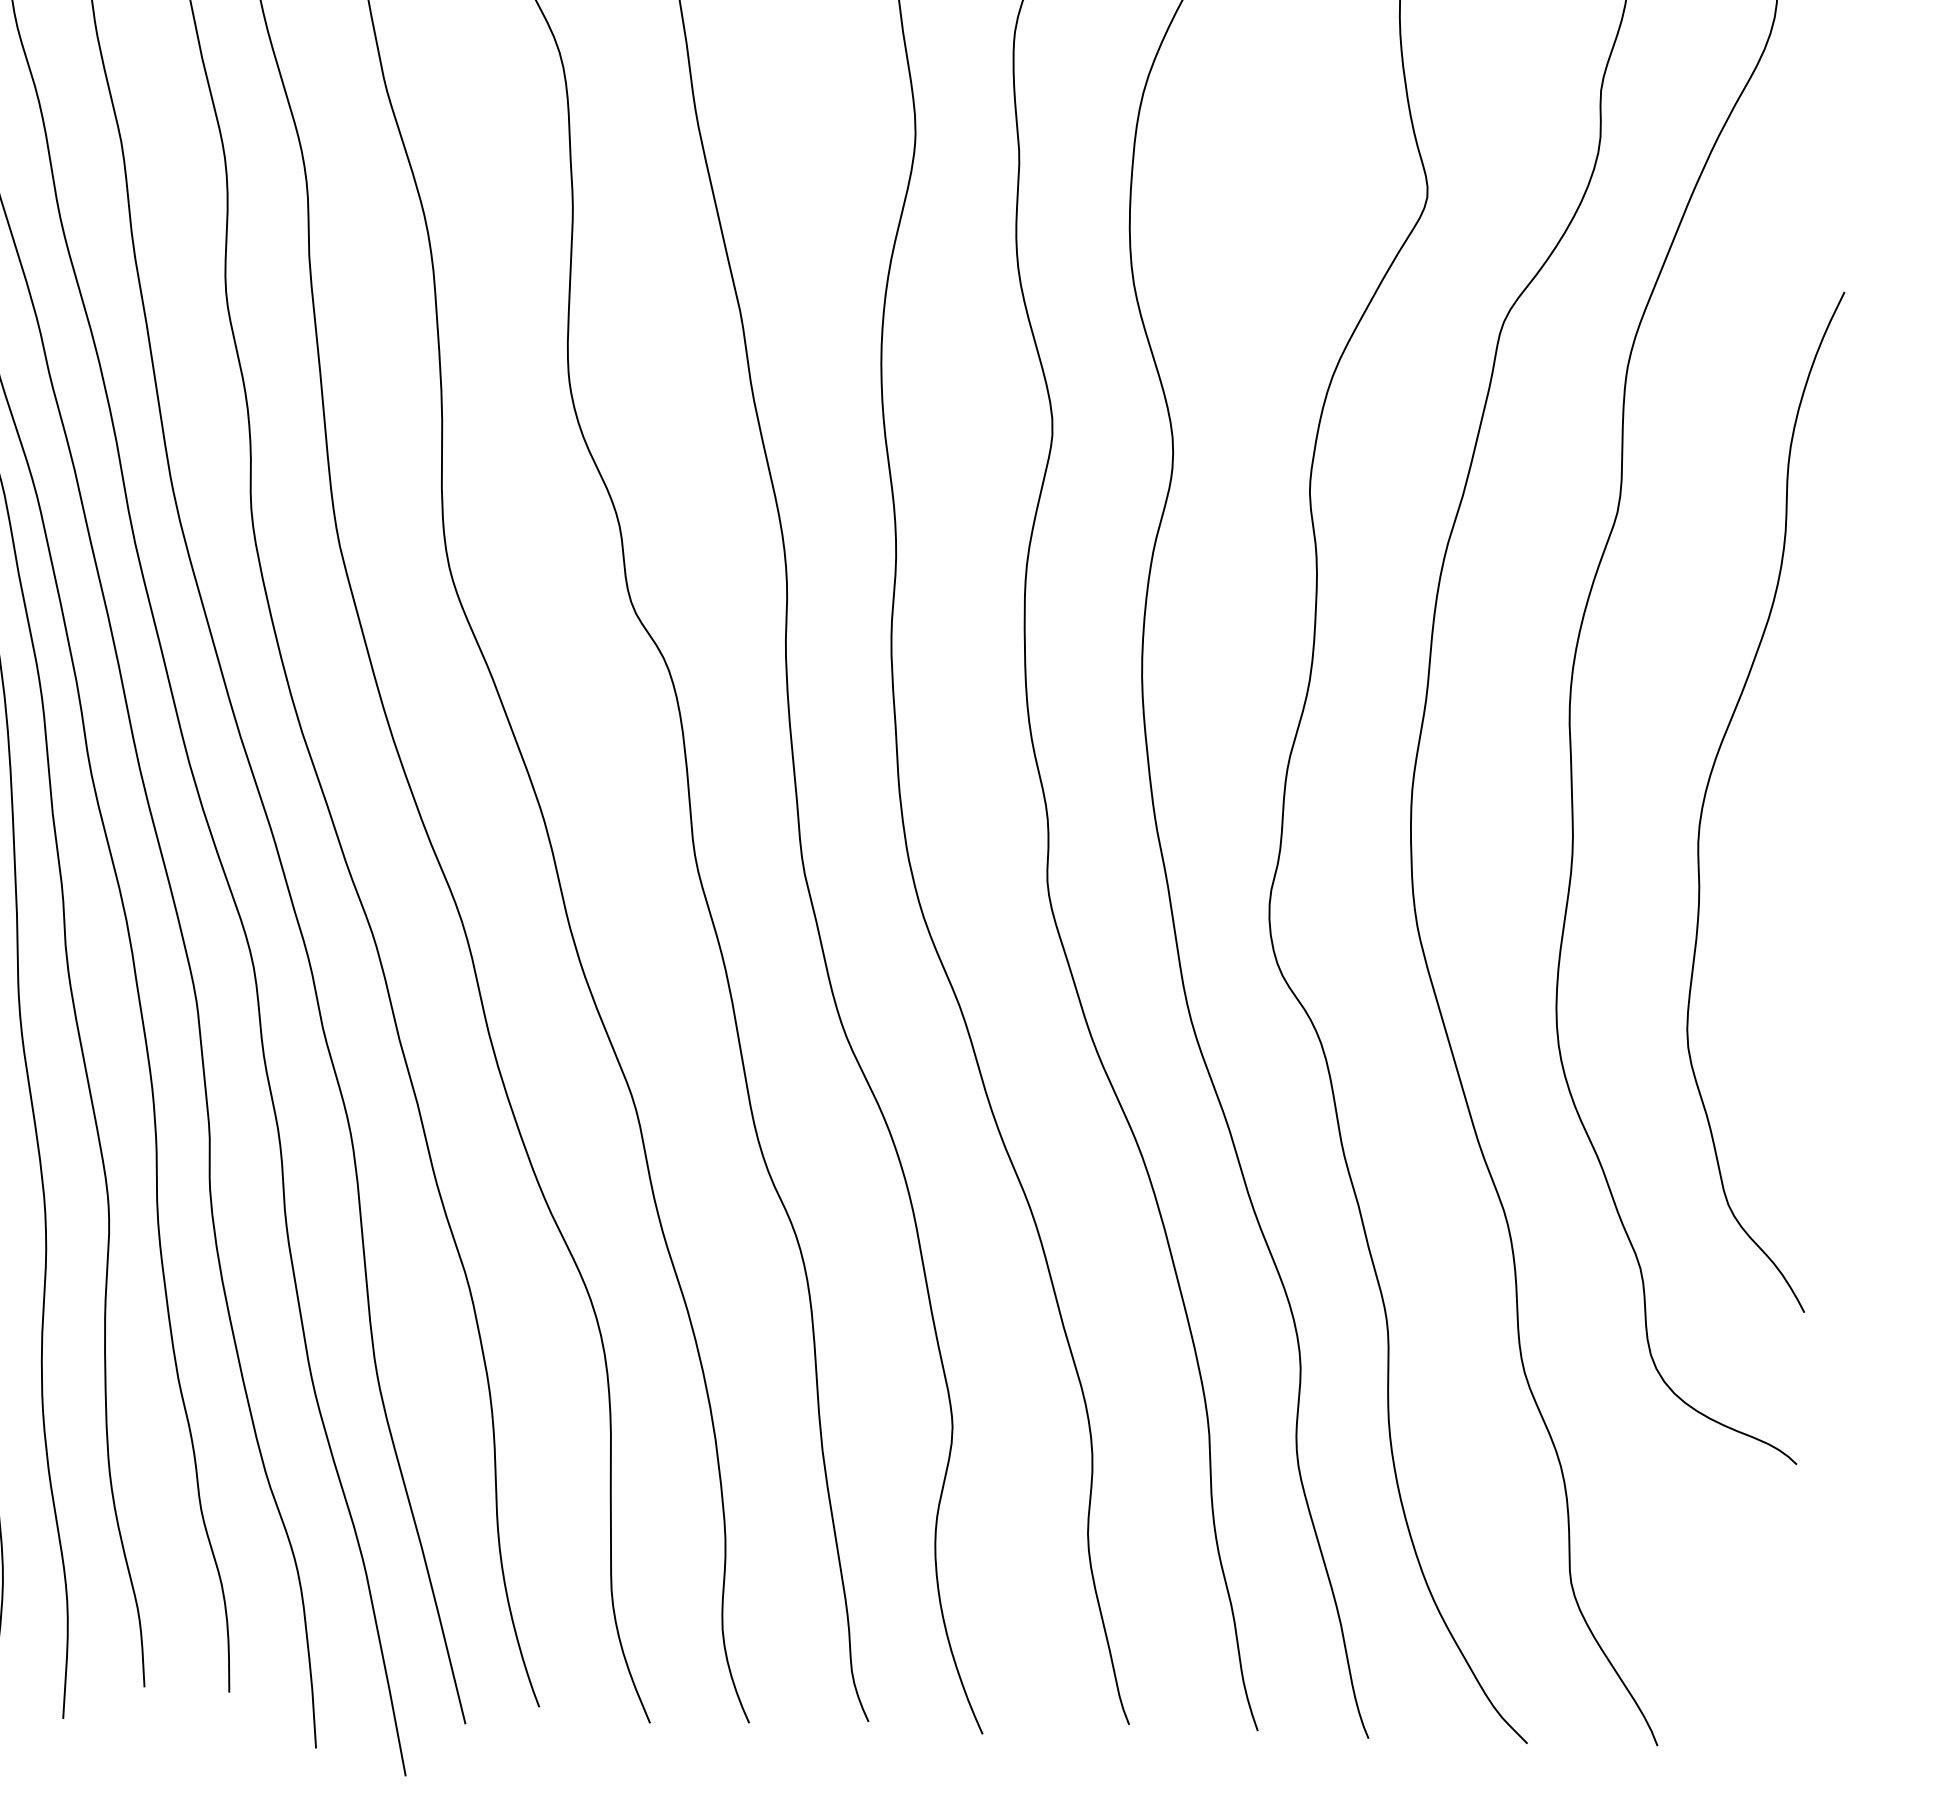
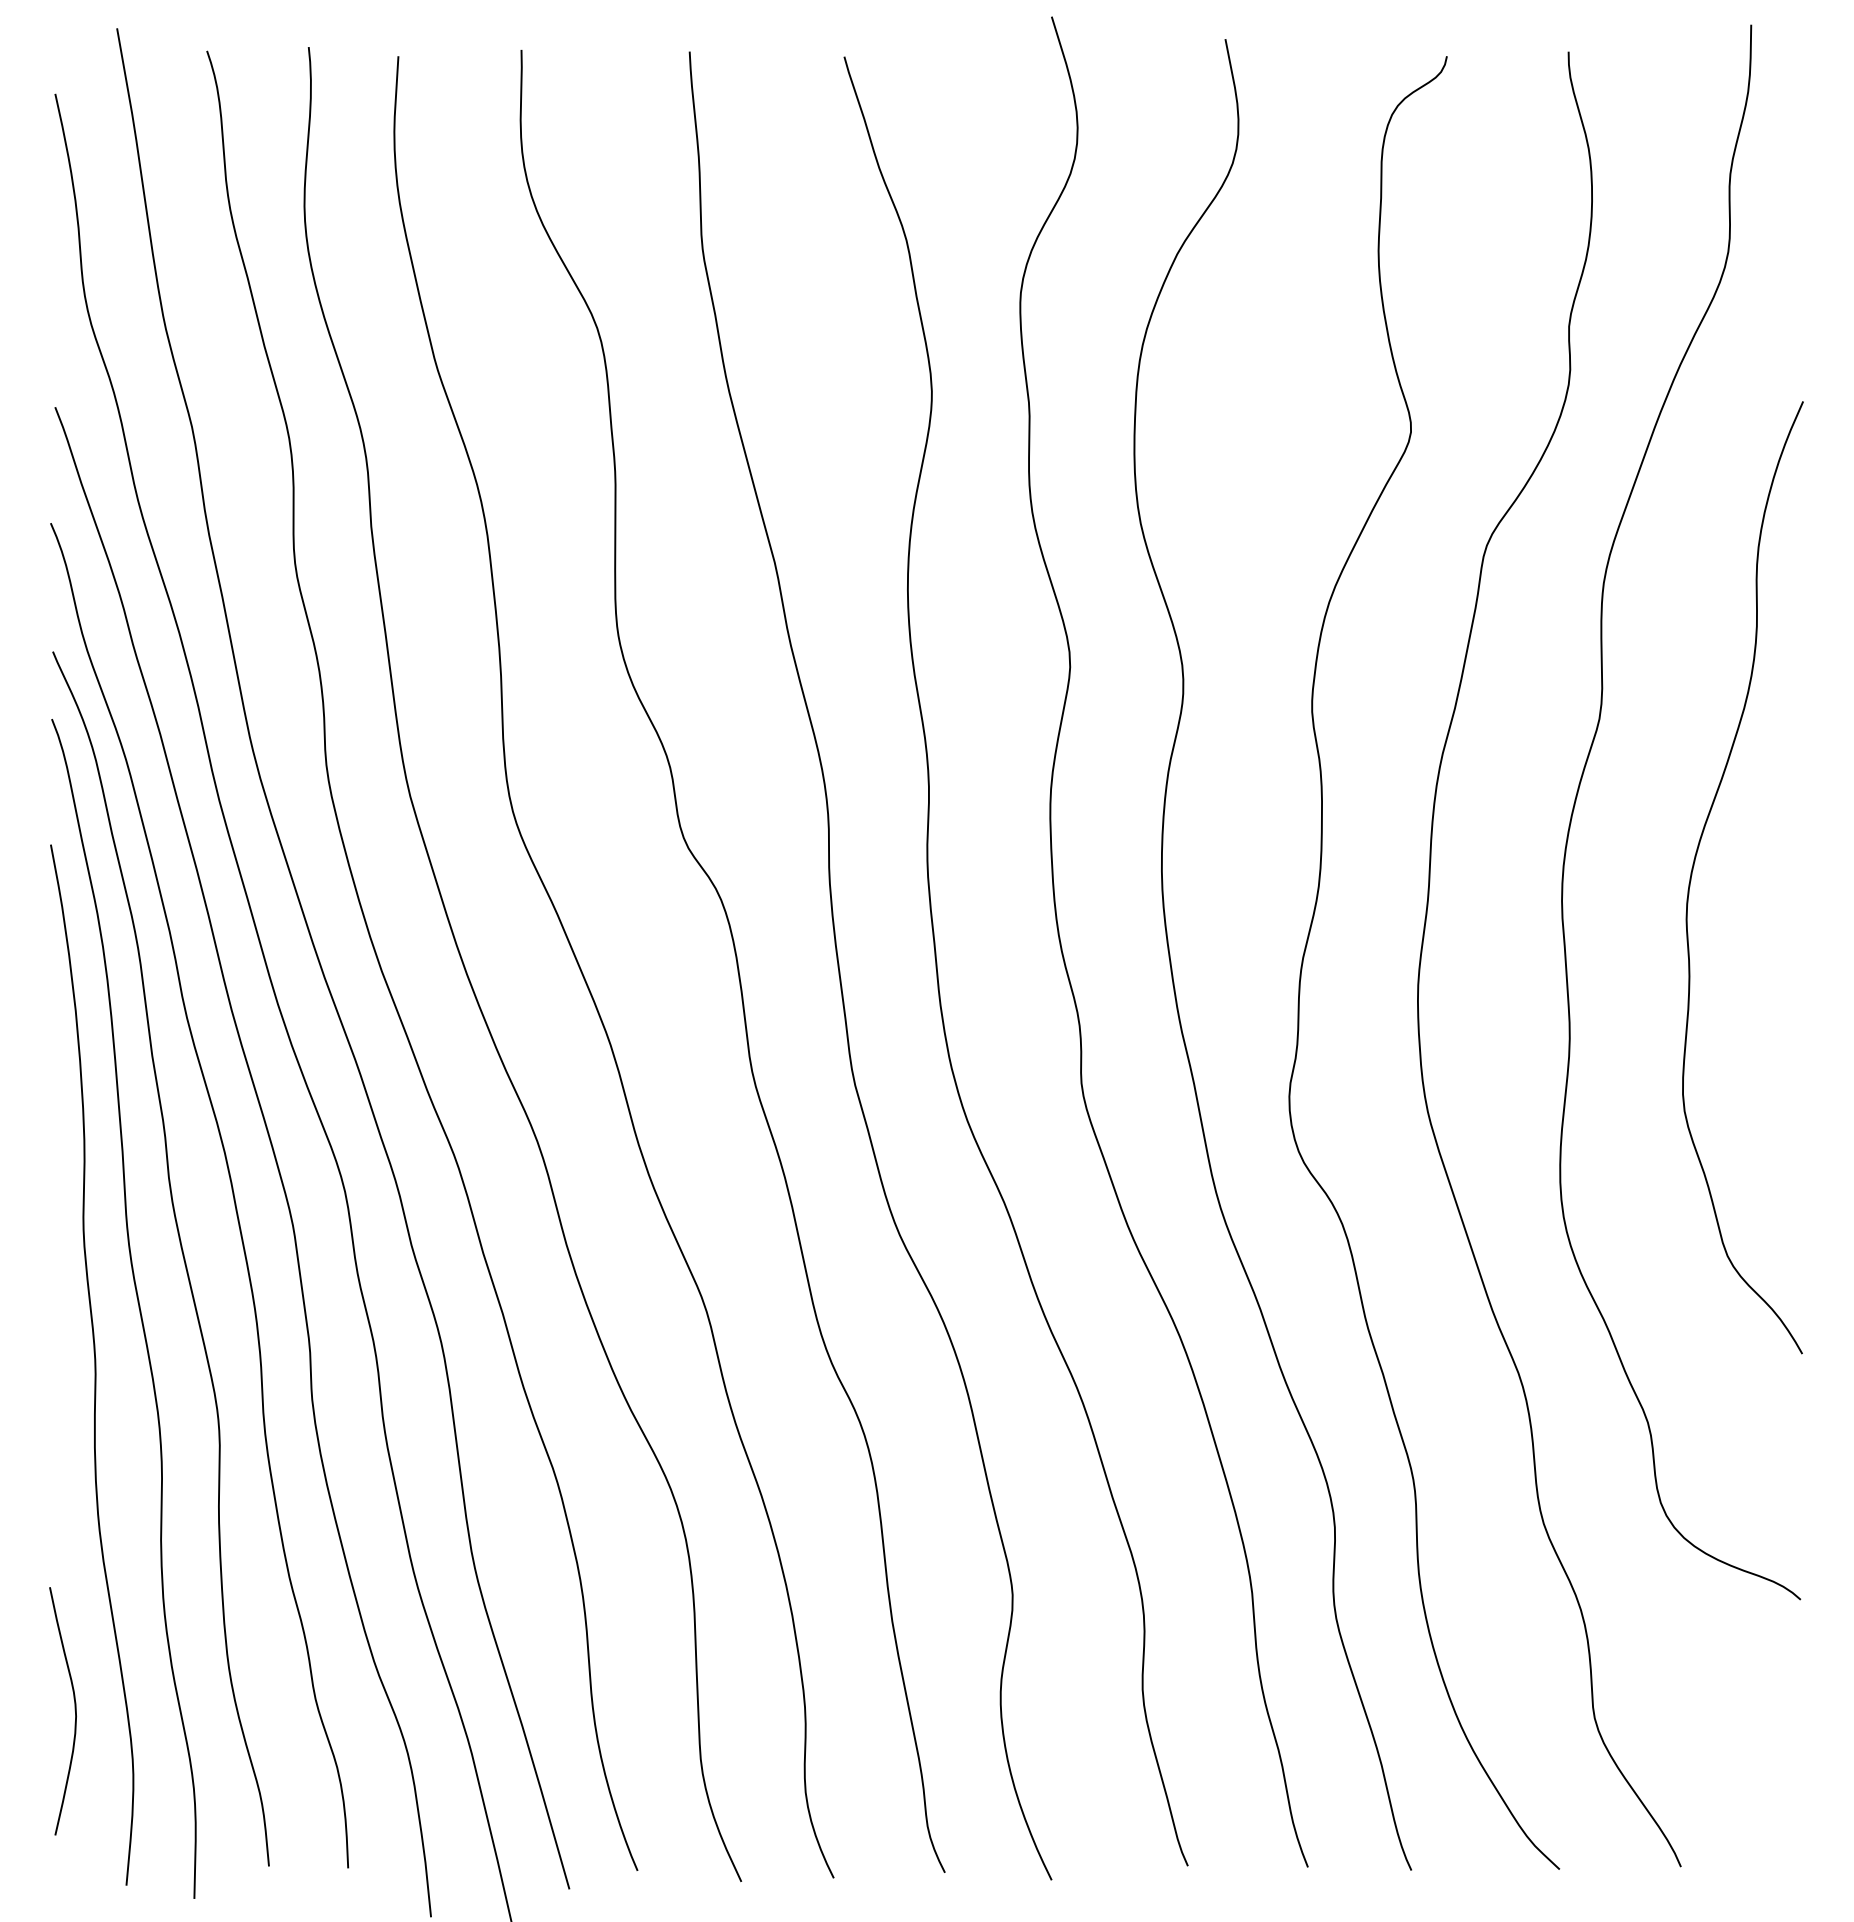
curve: (1708, 785) -> (1694, 866), moved

